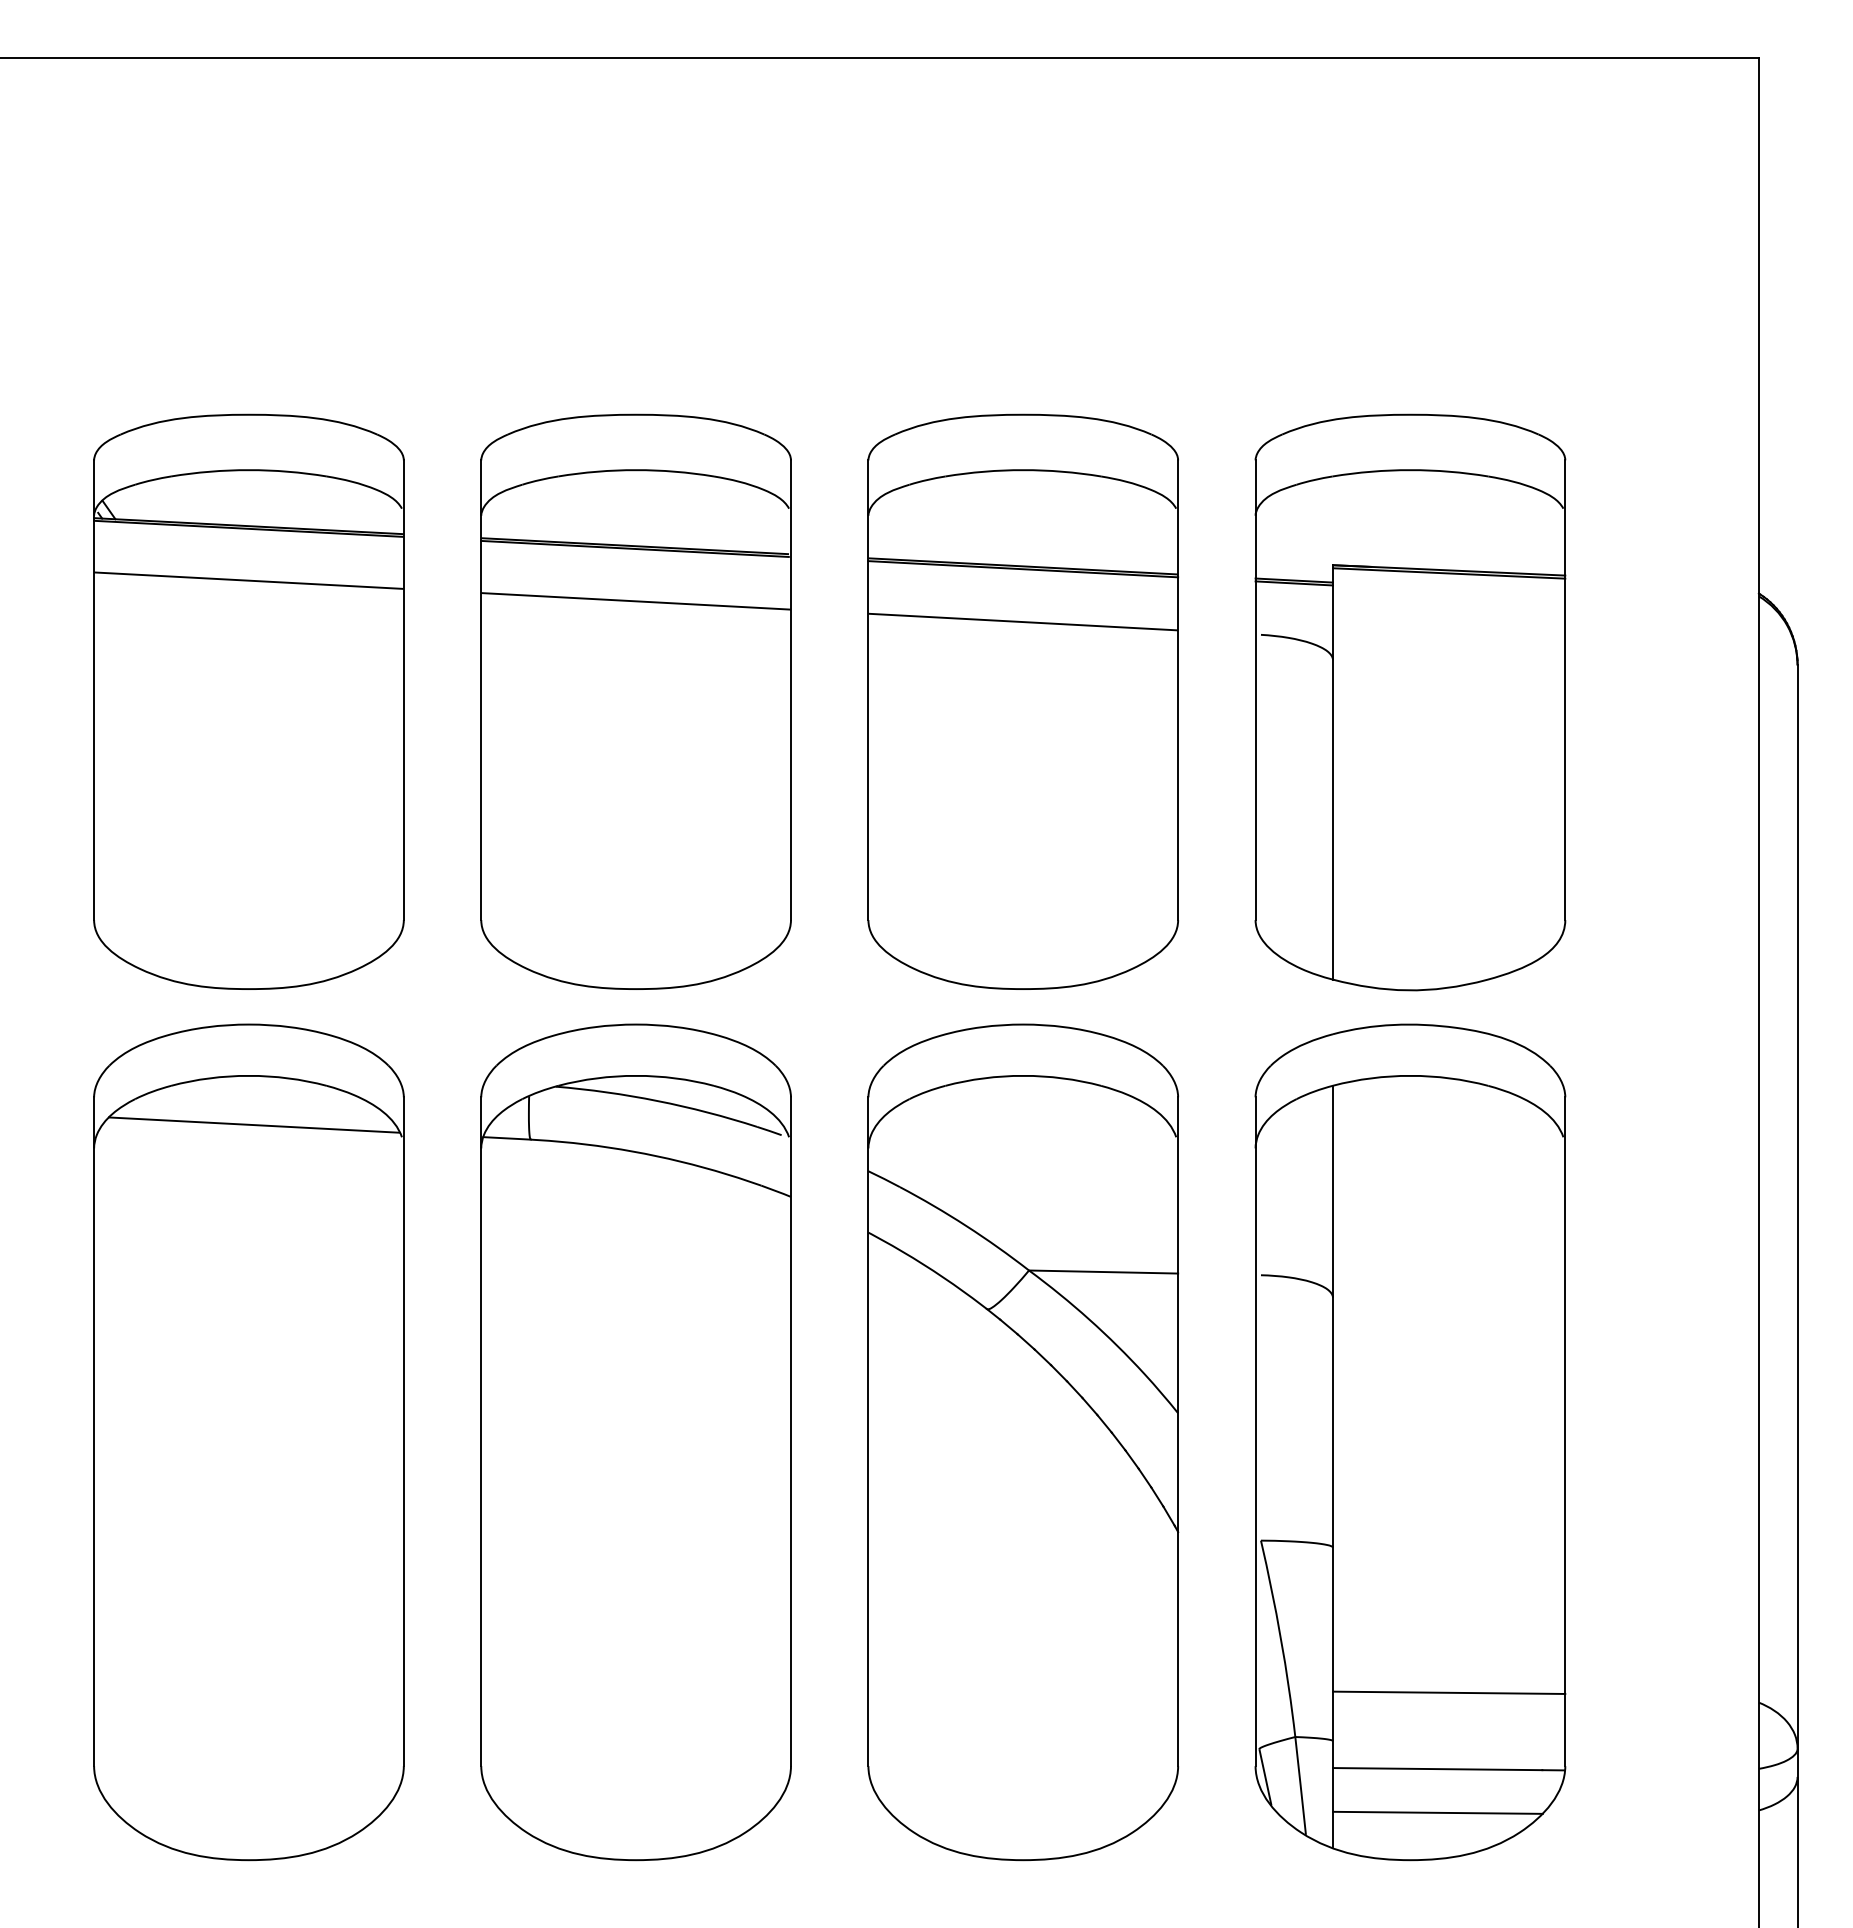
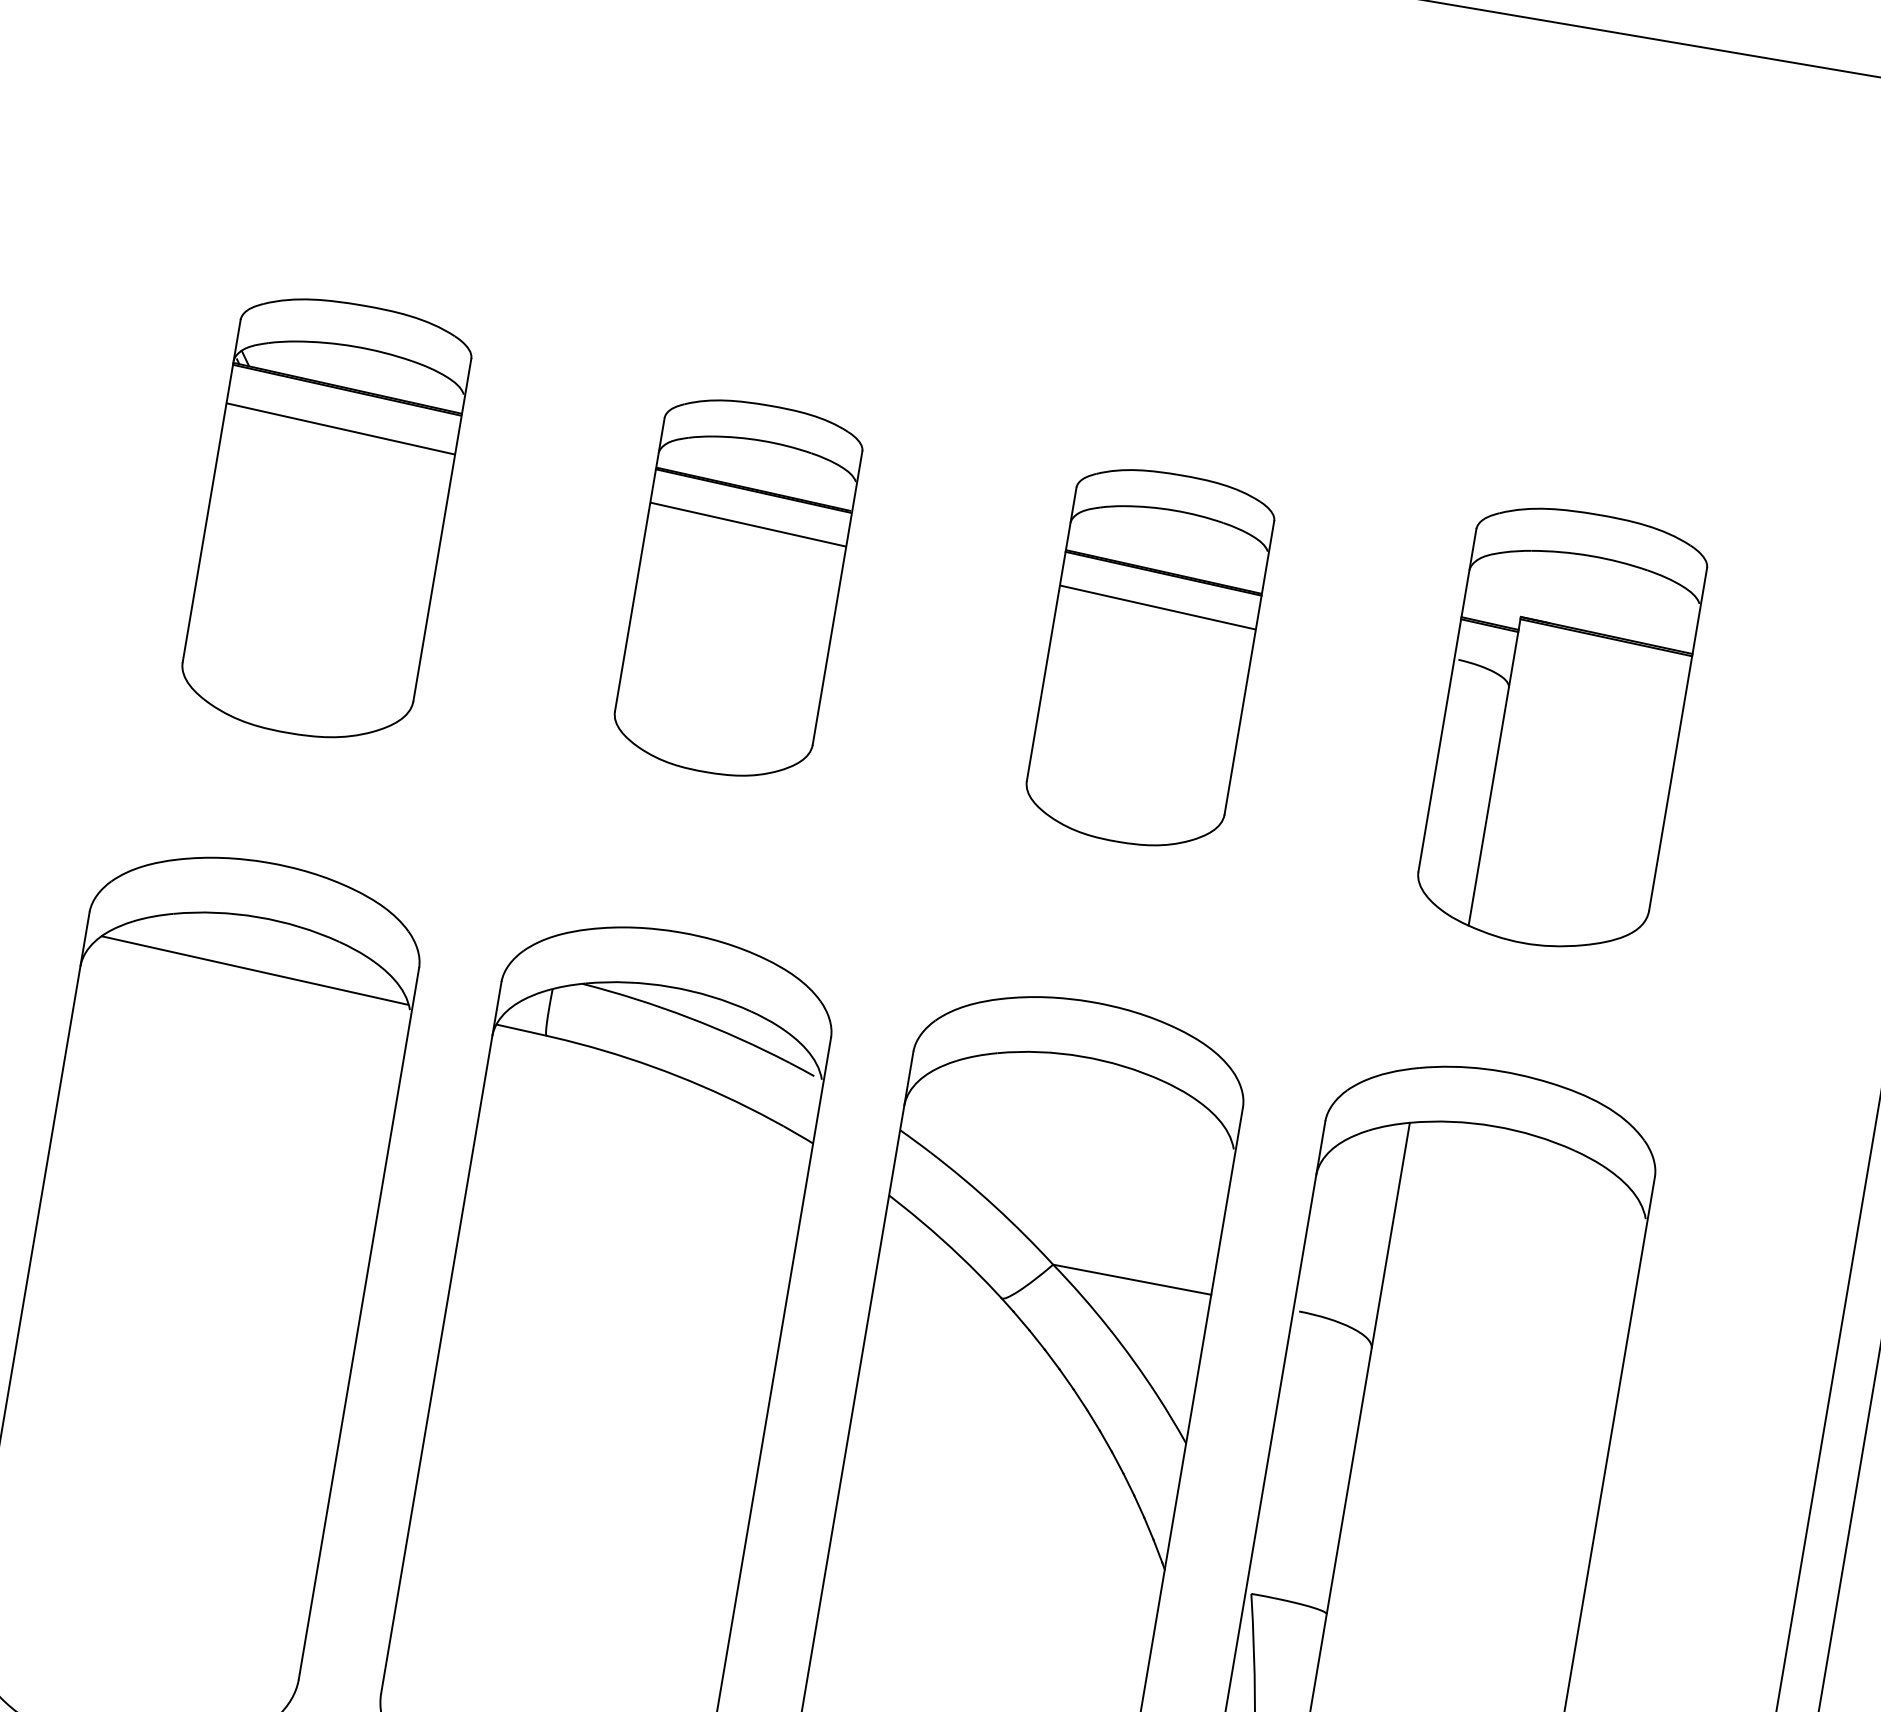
part: (248, 701) -> (325, 518), size x0.7
part: (635, 701) -> (736, 588), size x0.6
part: (1022, 701) -> (1148, 658), size x0.6
part: (1410, 702) -> (1561, 729), size x0.7

